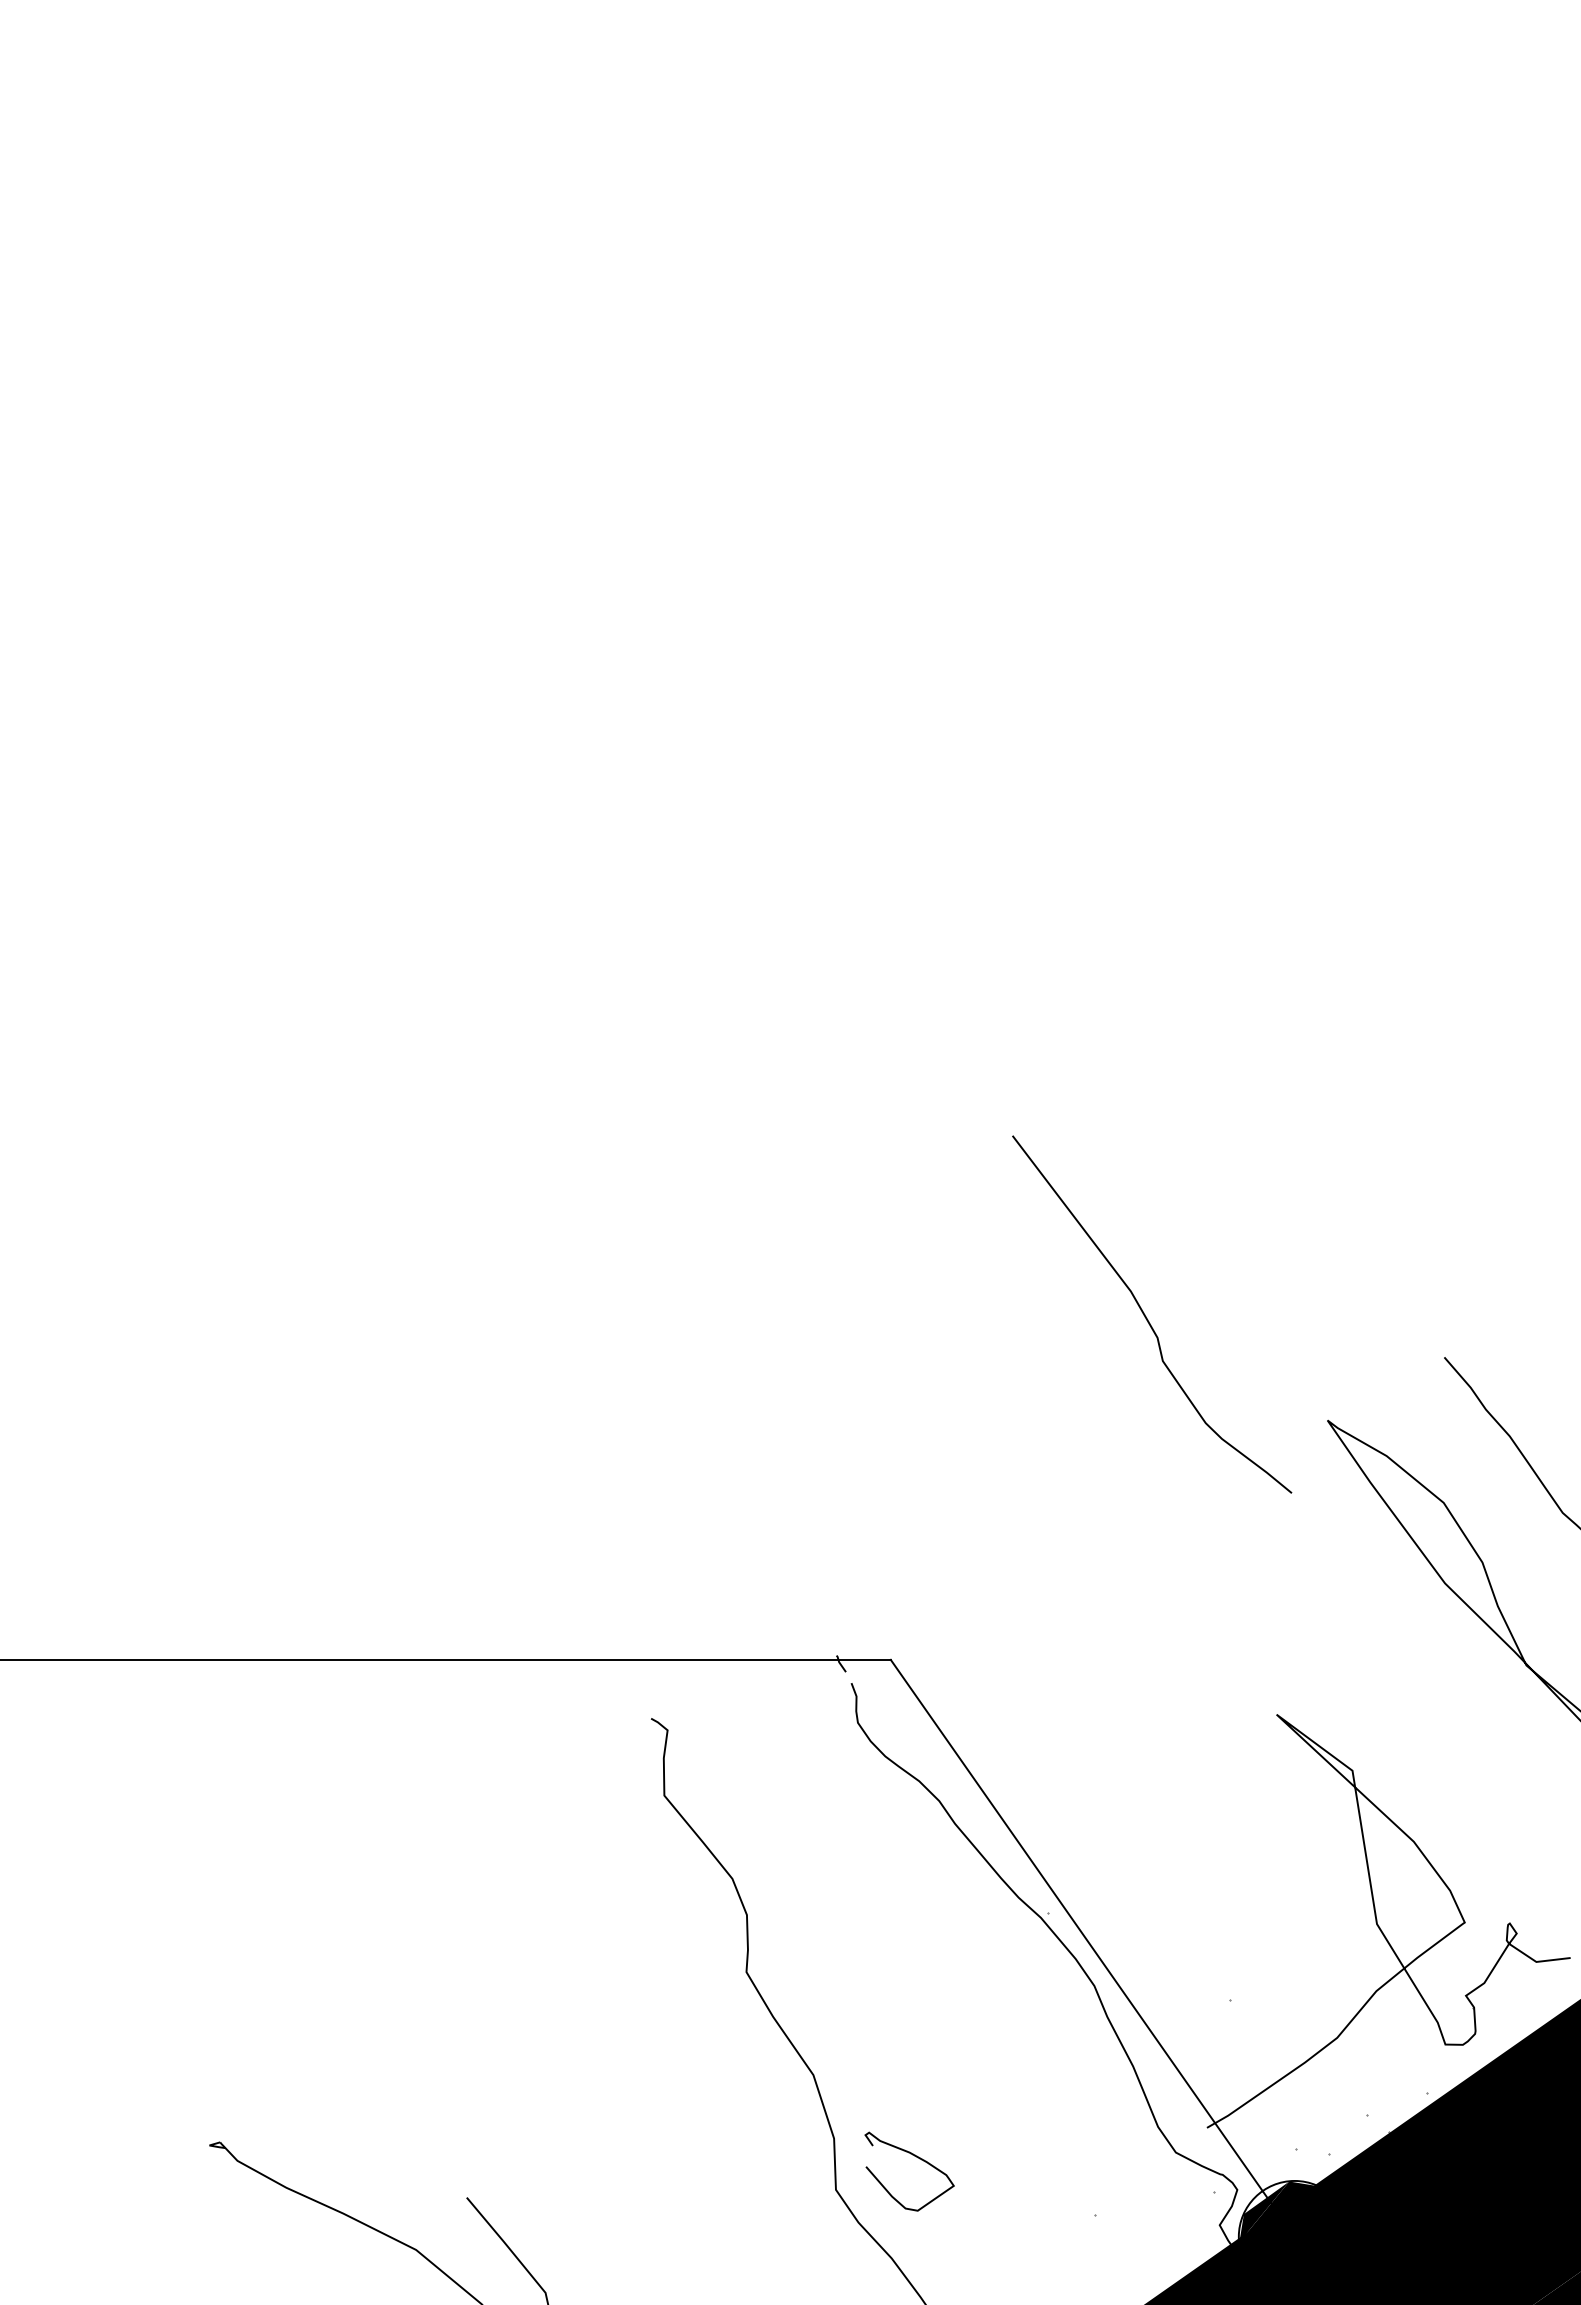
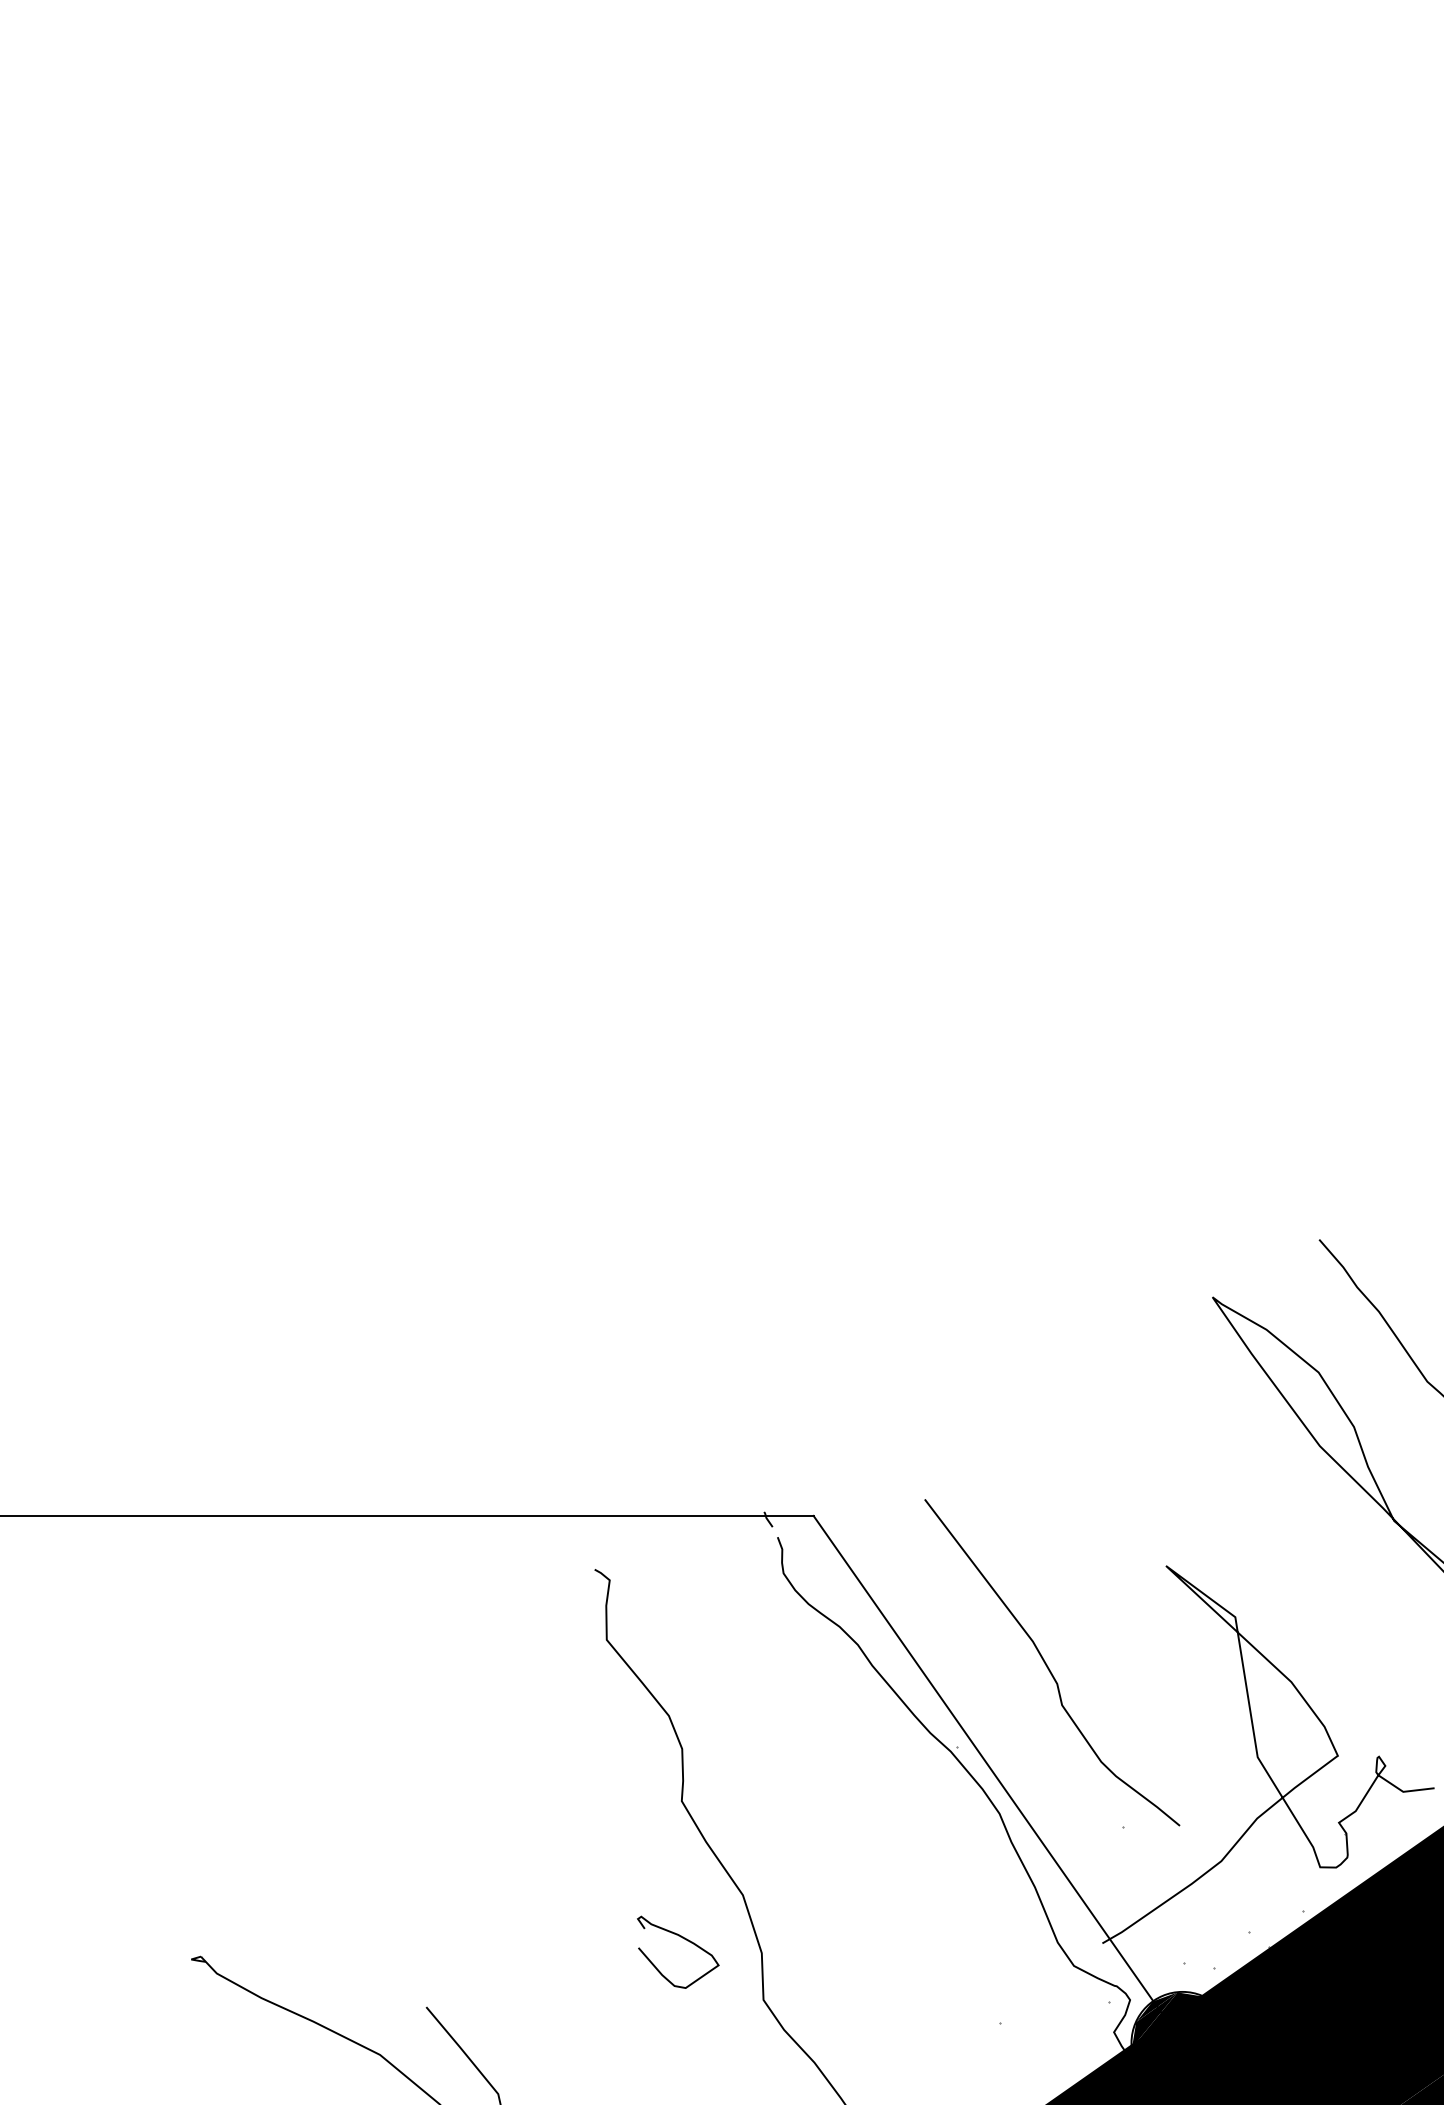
curve: (1146, 1316) -> (1047, 1664), moved
curve: (919, 2159) -> (687, 1941), moved
fill: (1266, 2197) -> (1156, 2007), added

